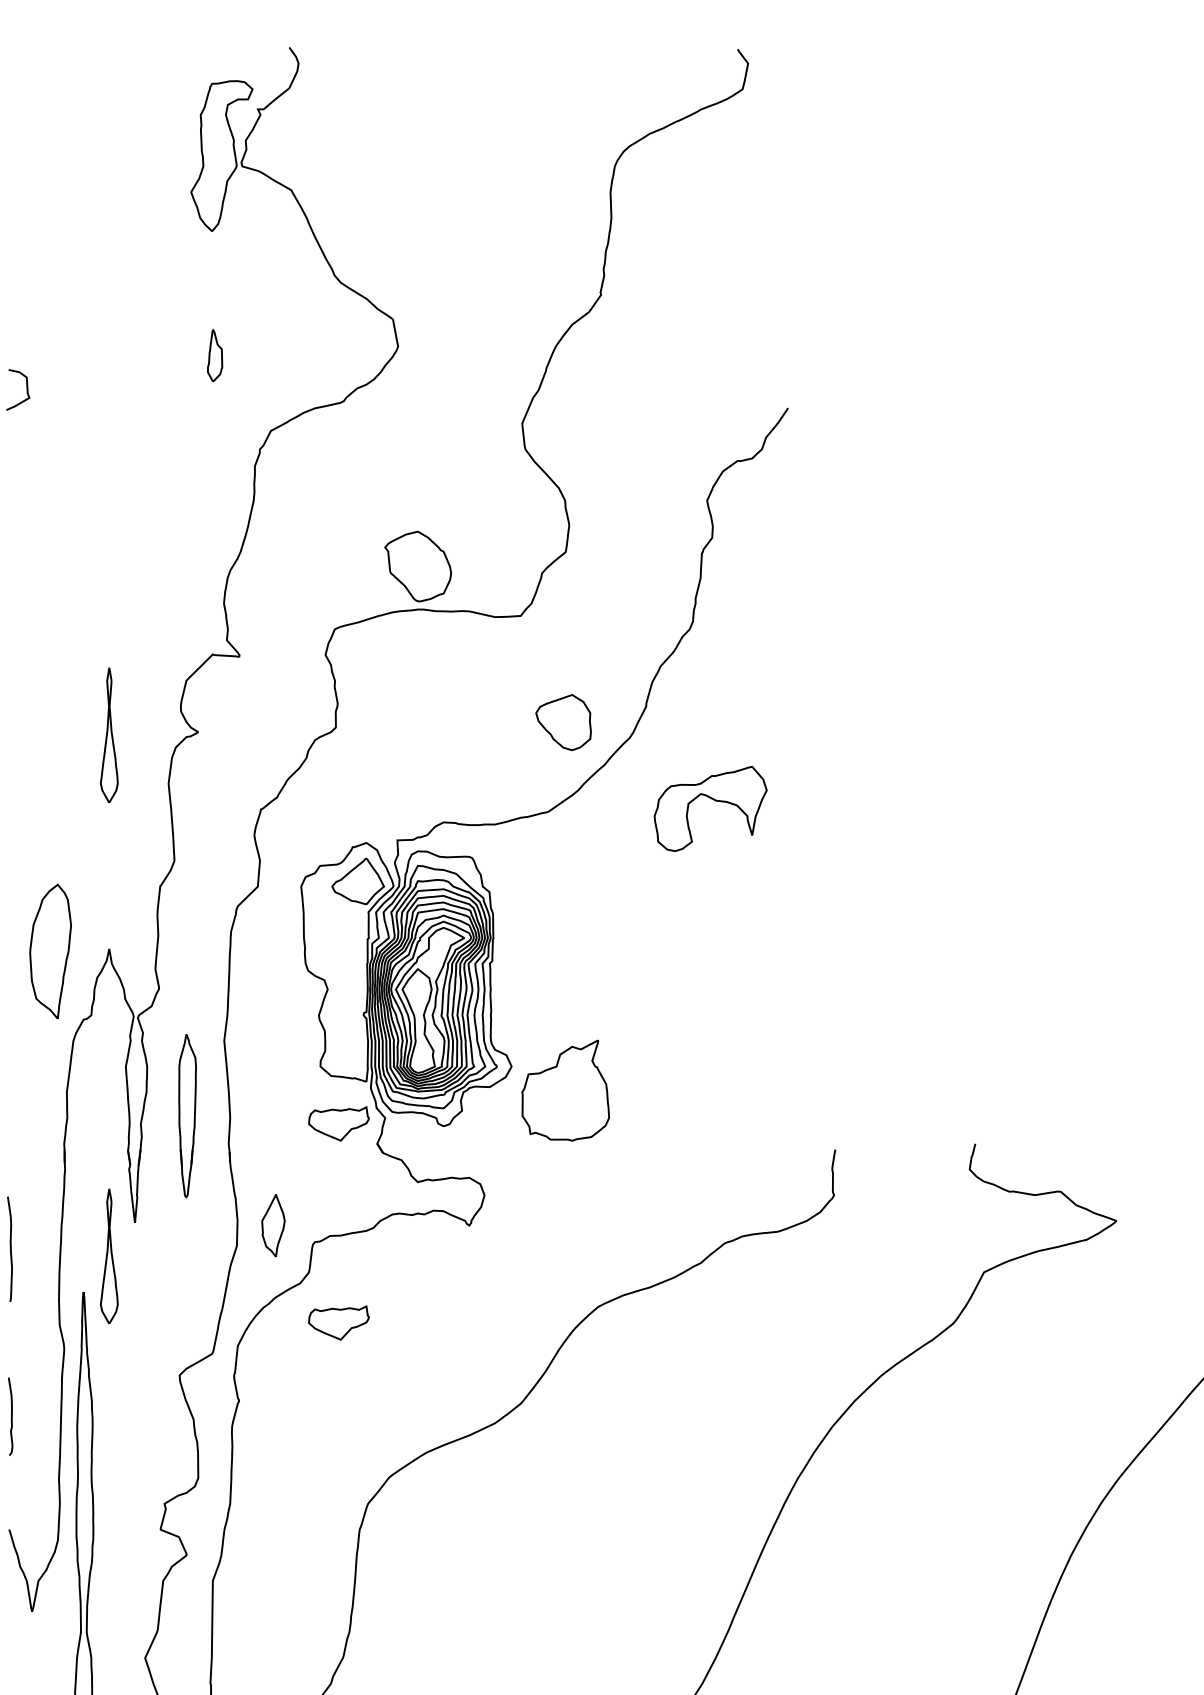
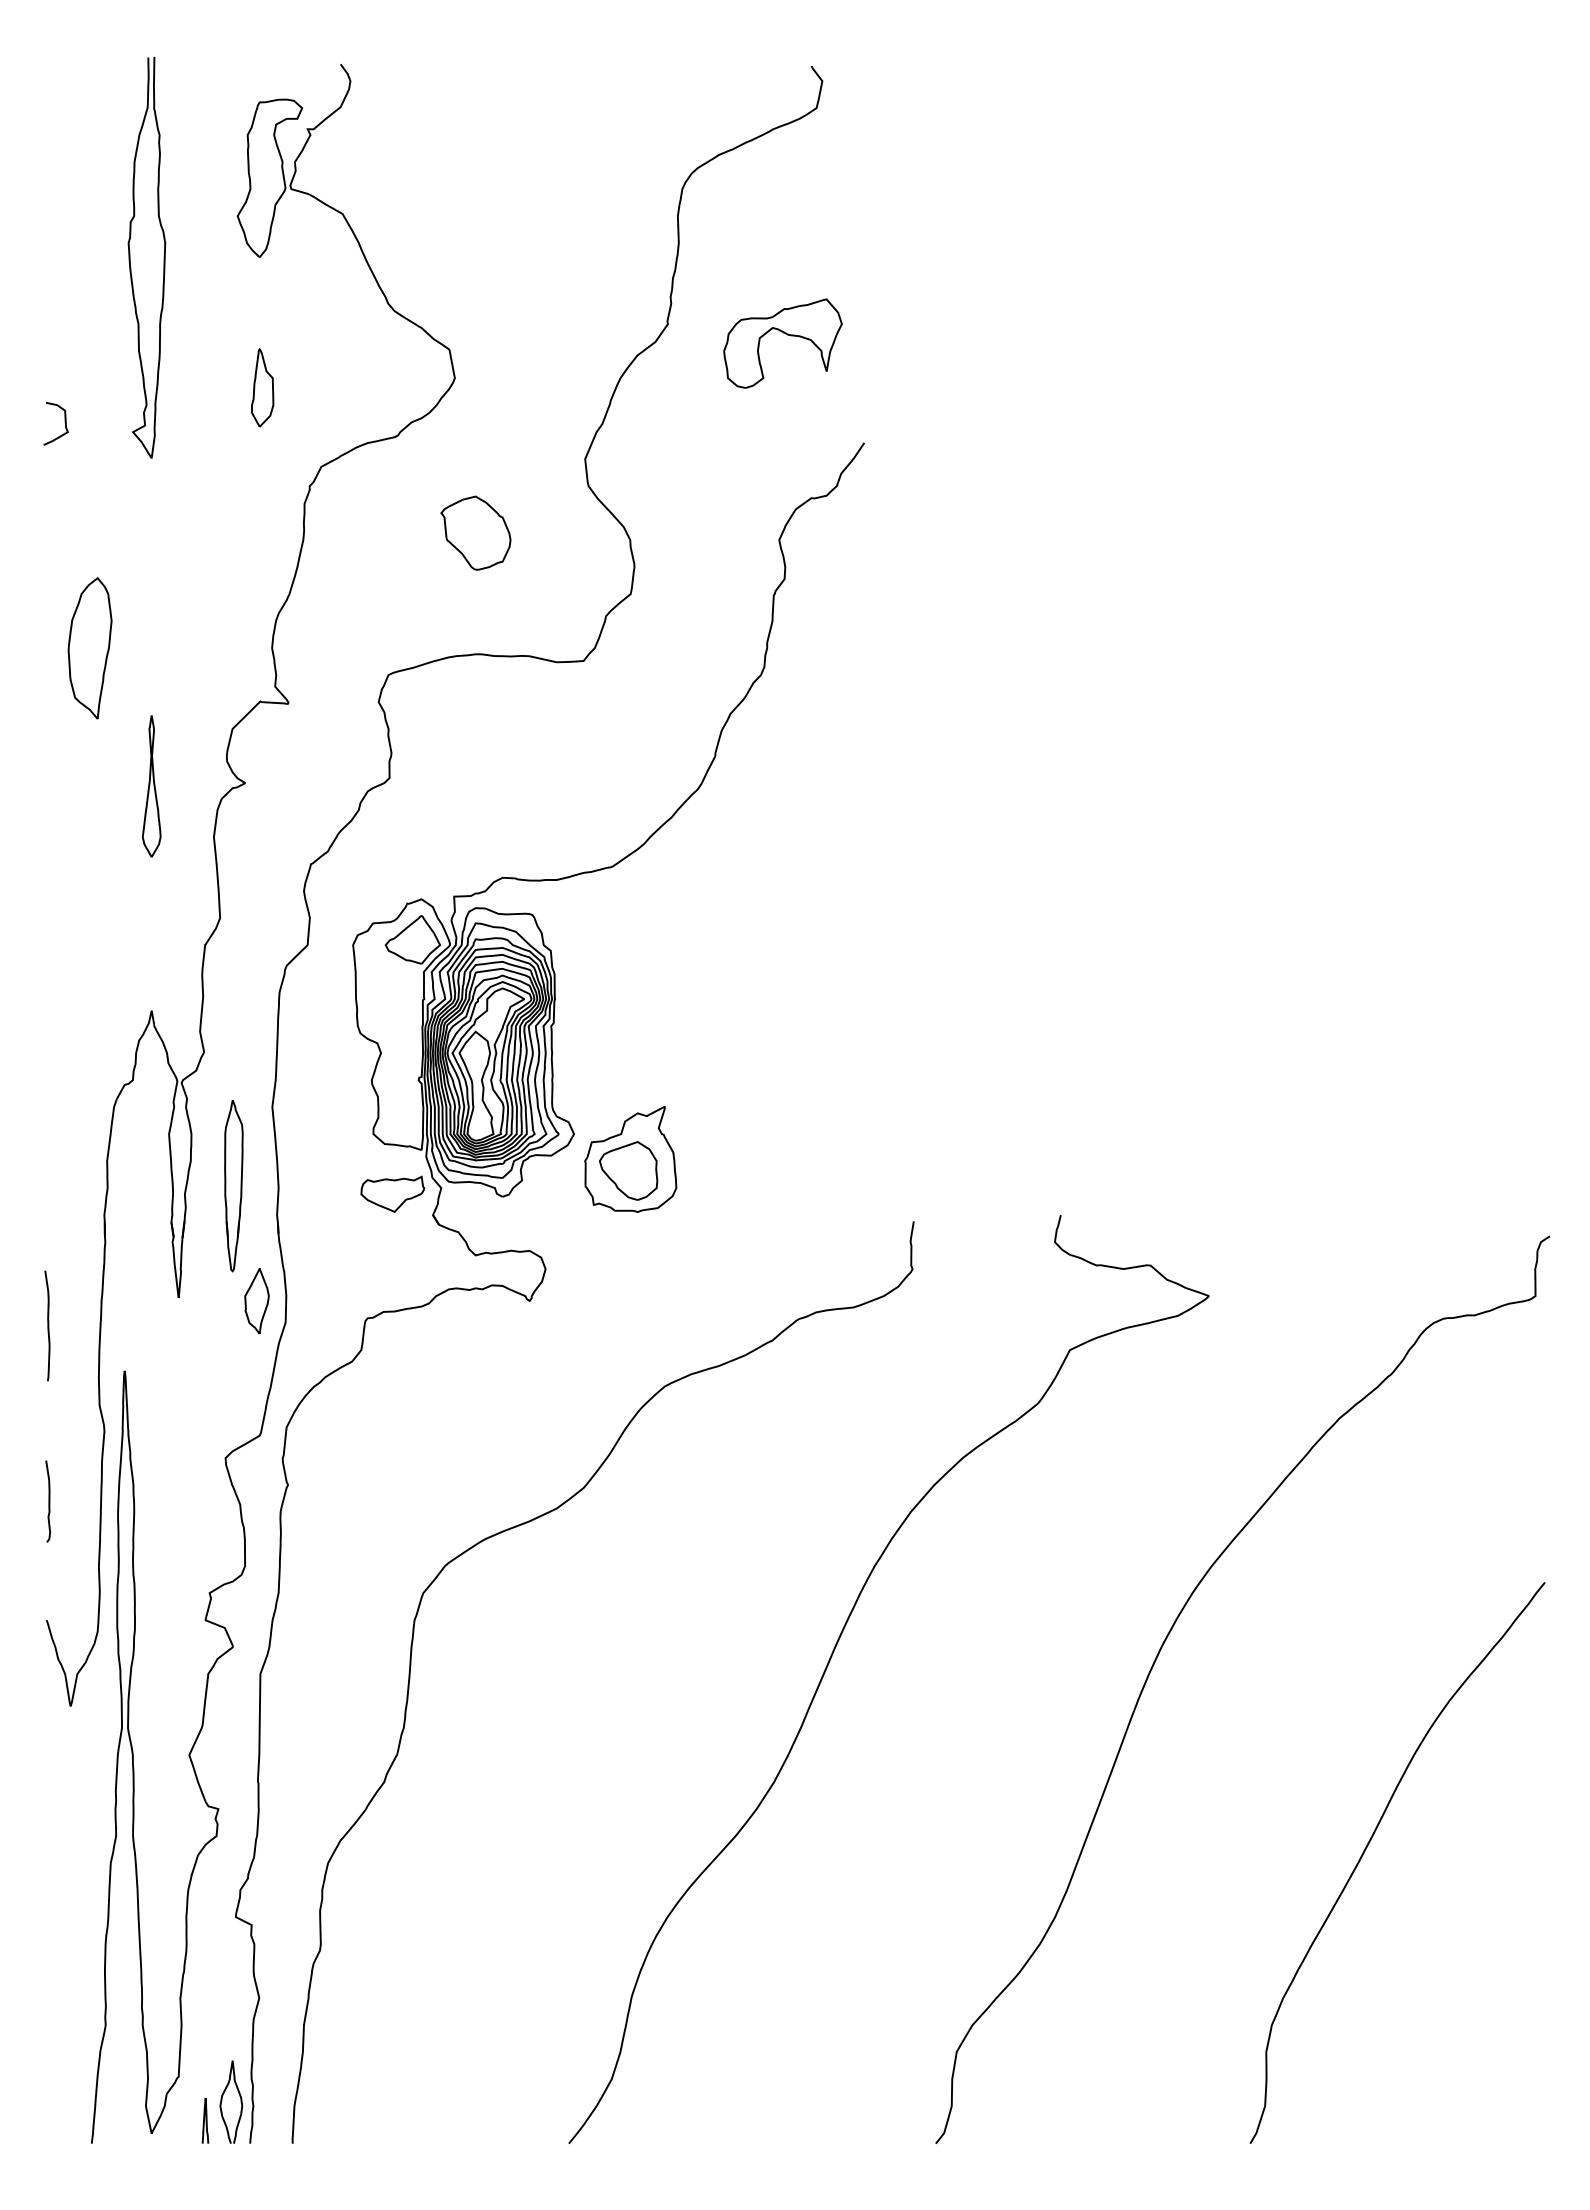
curve: (89, 231) -> (130, 257), added
part: (214, 355) -> (262, 387), size x1.43
part: (417, 565) -> (475, 532), moved
part: (563, 722) -> (628, 1170), moved
part: (714, 801) -> (787, 335), moved
part: (50, 951) -> (89, 648), moved
part: (272, 1226) -> (256, 1301), moved
part: (109, 1256) -> (151, 1333), removed
part: (338, 1322) -> (392, 1402), removed

